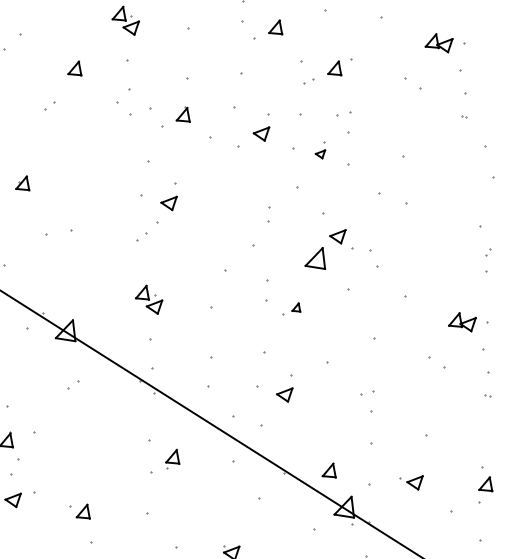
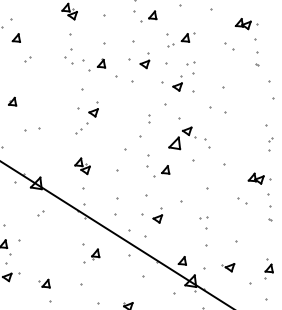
part: (73, 67) -> (15, 37), moved
part: (260, 127) -> (144, 60), moved
part: (320, 150) -> (177, 83), size x1.67
part: (291, 309) -> (161, 171), size x1.67

